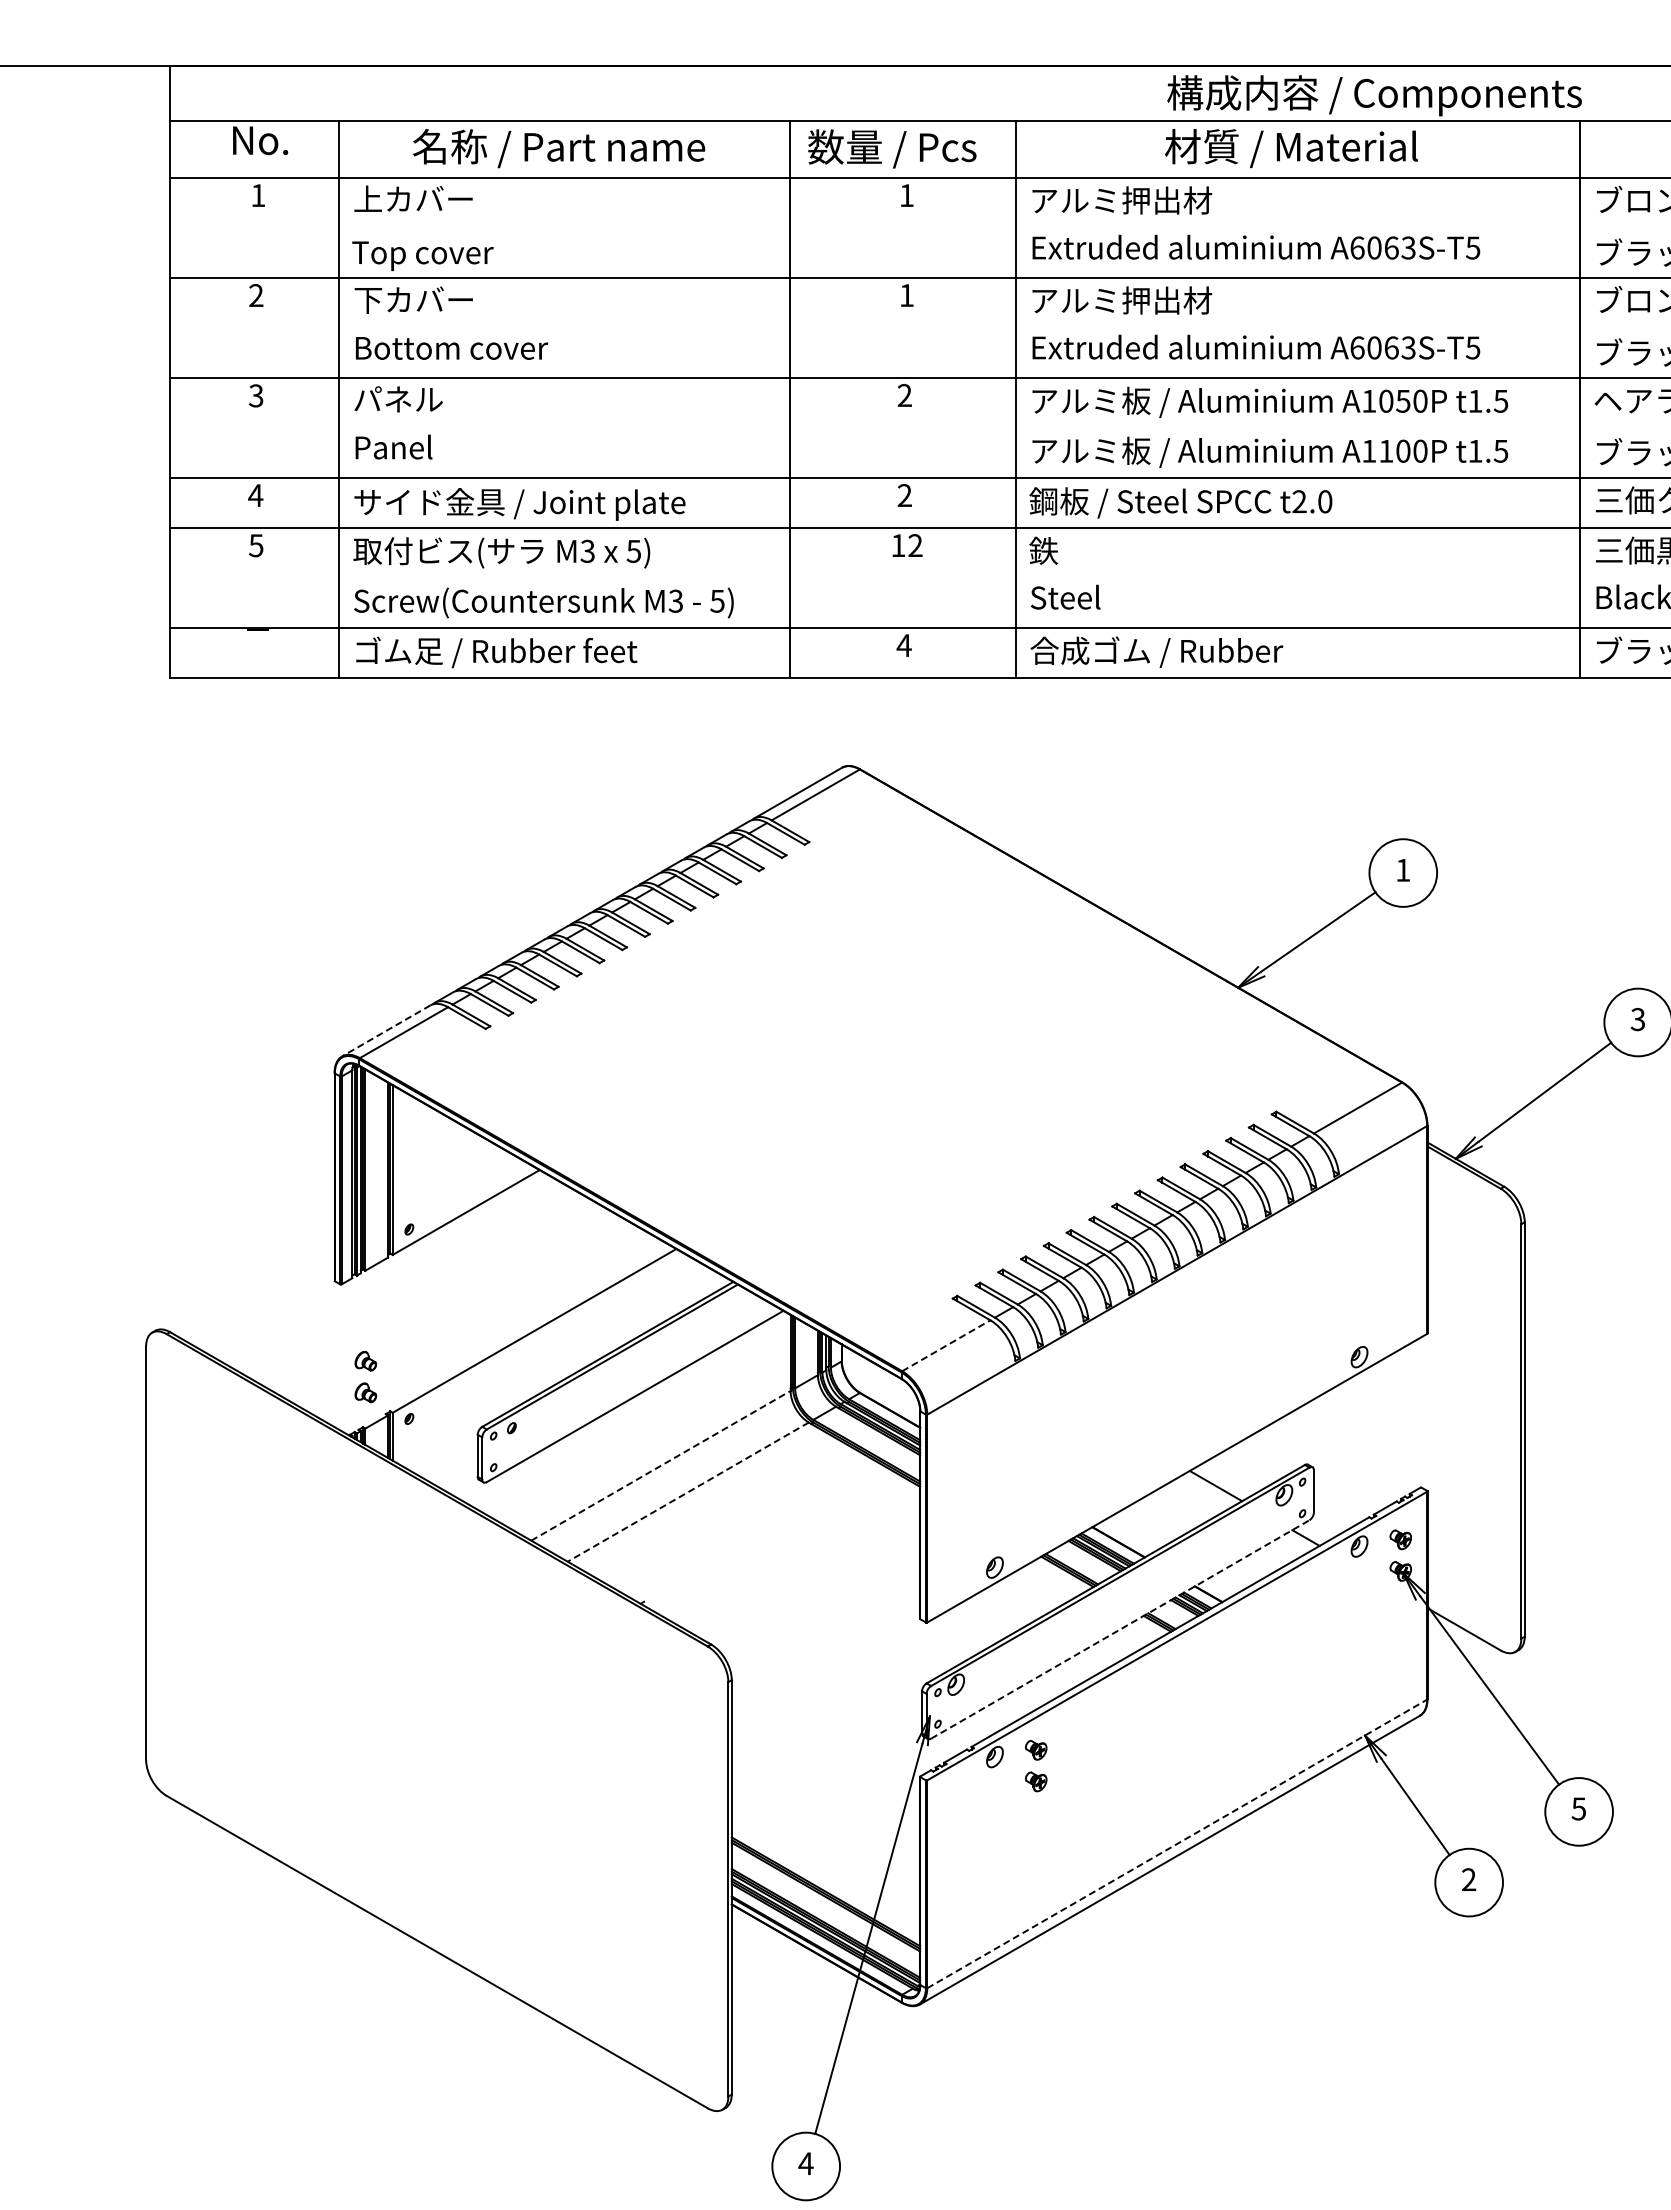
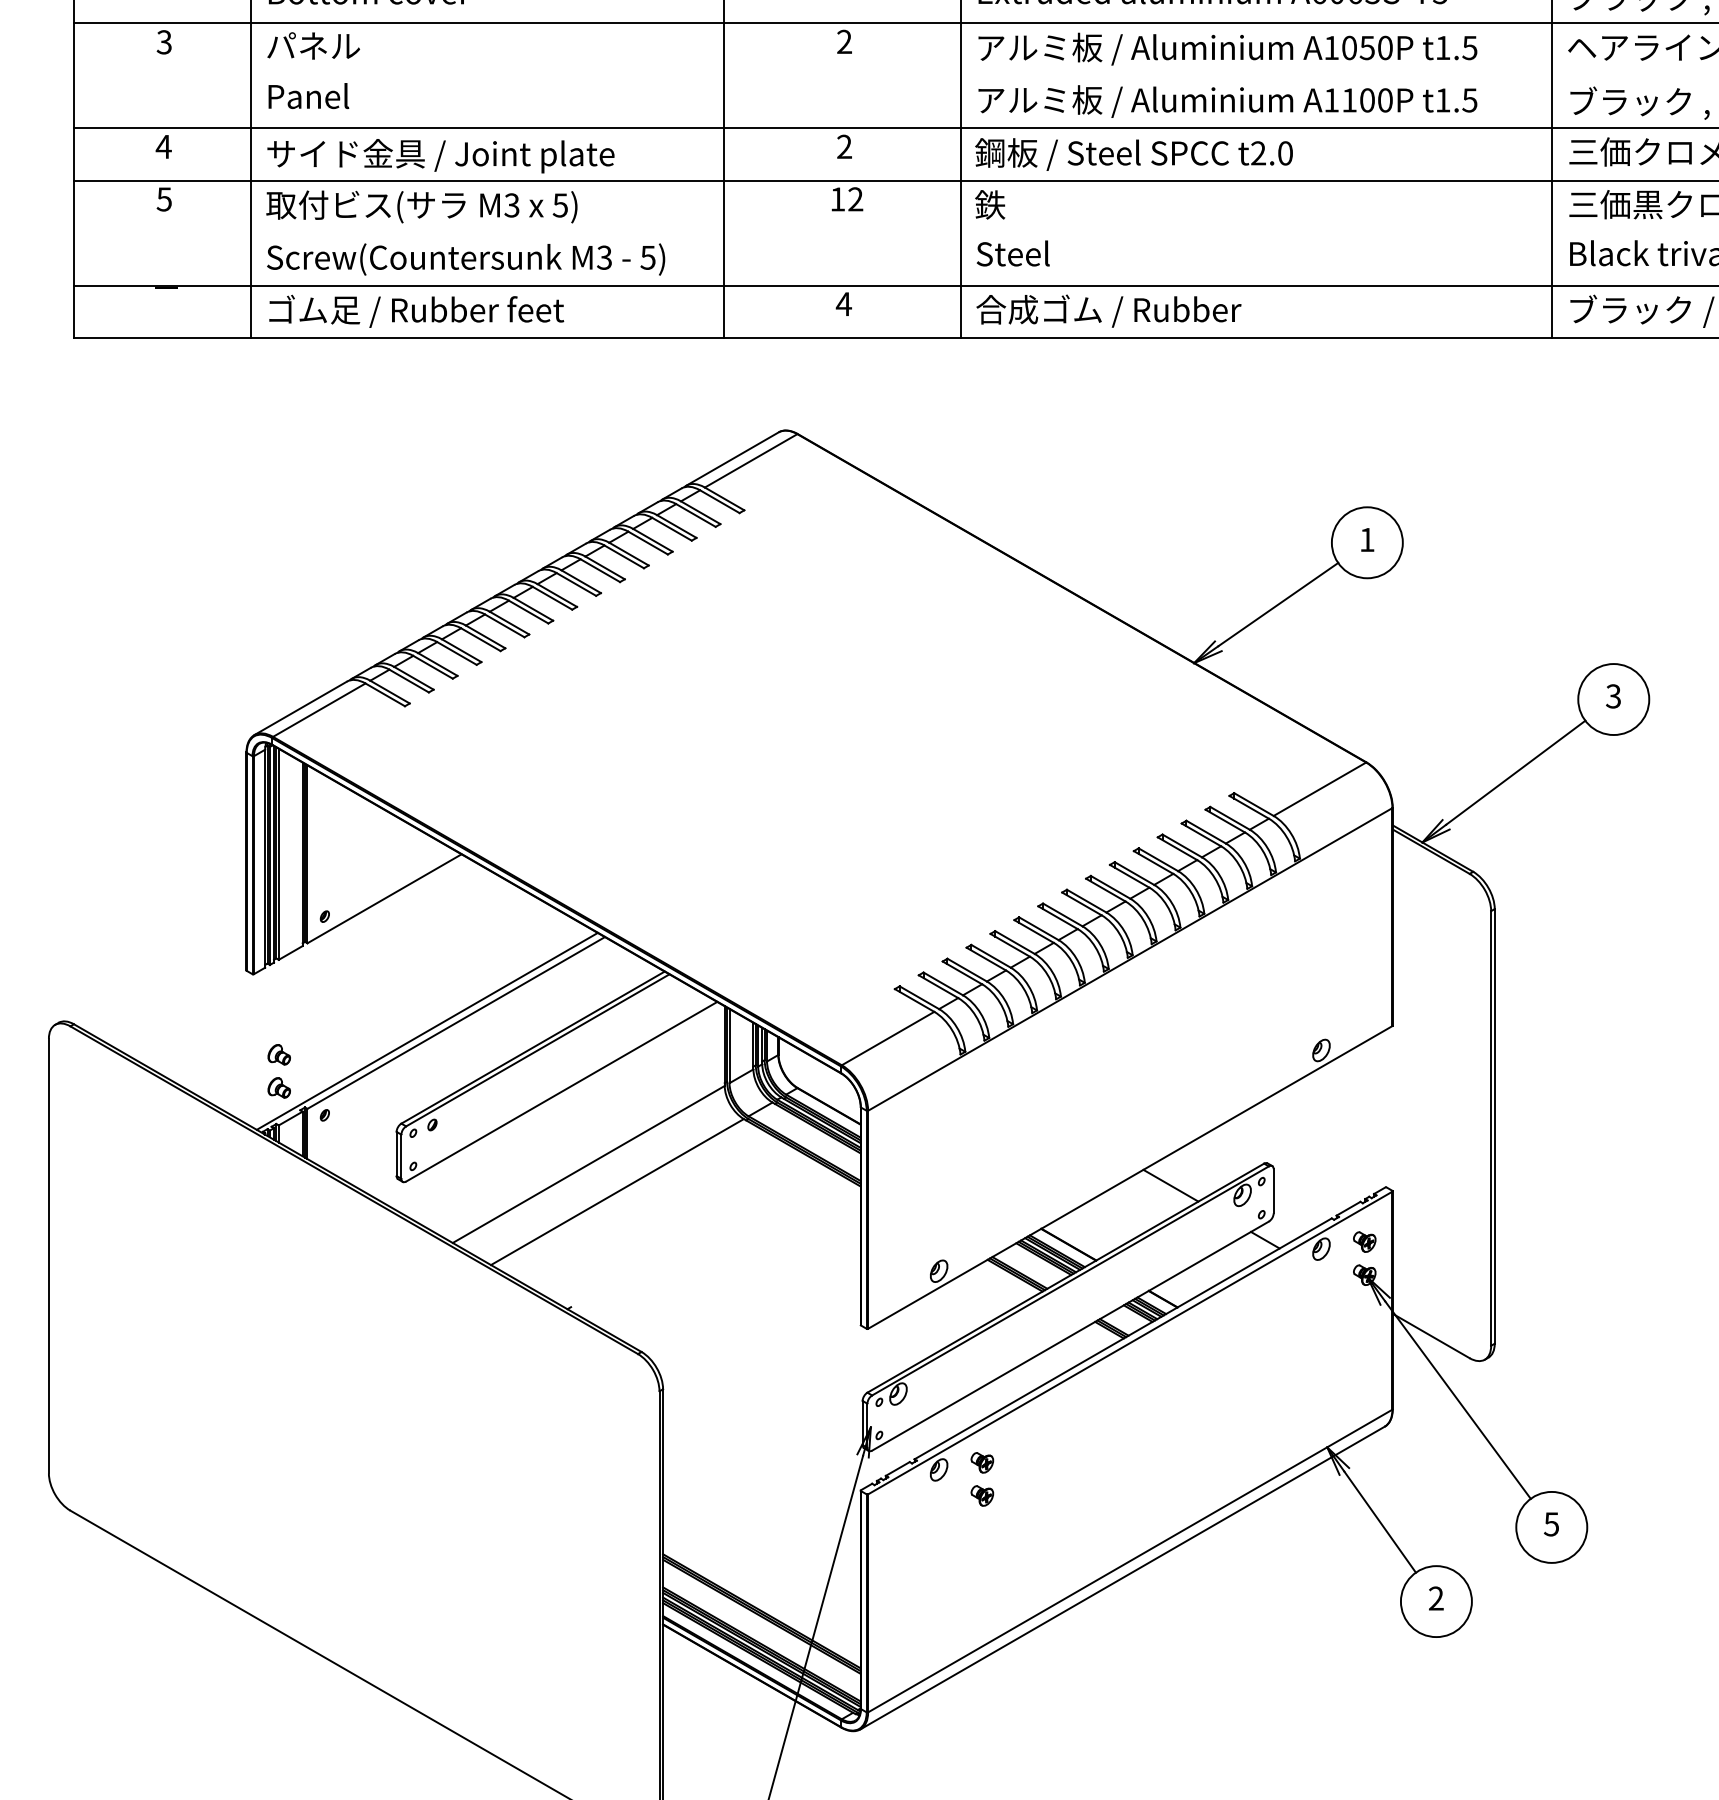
line: (386, 1030) -> (300, 707), dashed -> solid
line: (506, 1338) -> (426, 1030), added
line: (946, 1345) -> (888, 1038), dashed -> solid
line: (660, 1465) -> (588, 1164), dashed -> solid
line: (687, 1492) -> (616, 1192), dashed -> solid
line: (1120, 1629) -> (1070, 1336), dashed -> solid
line: (1177, 1843) -> (1130, 1560), dashed -> solid

